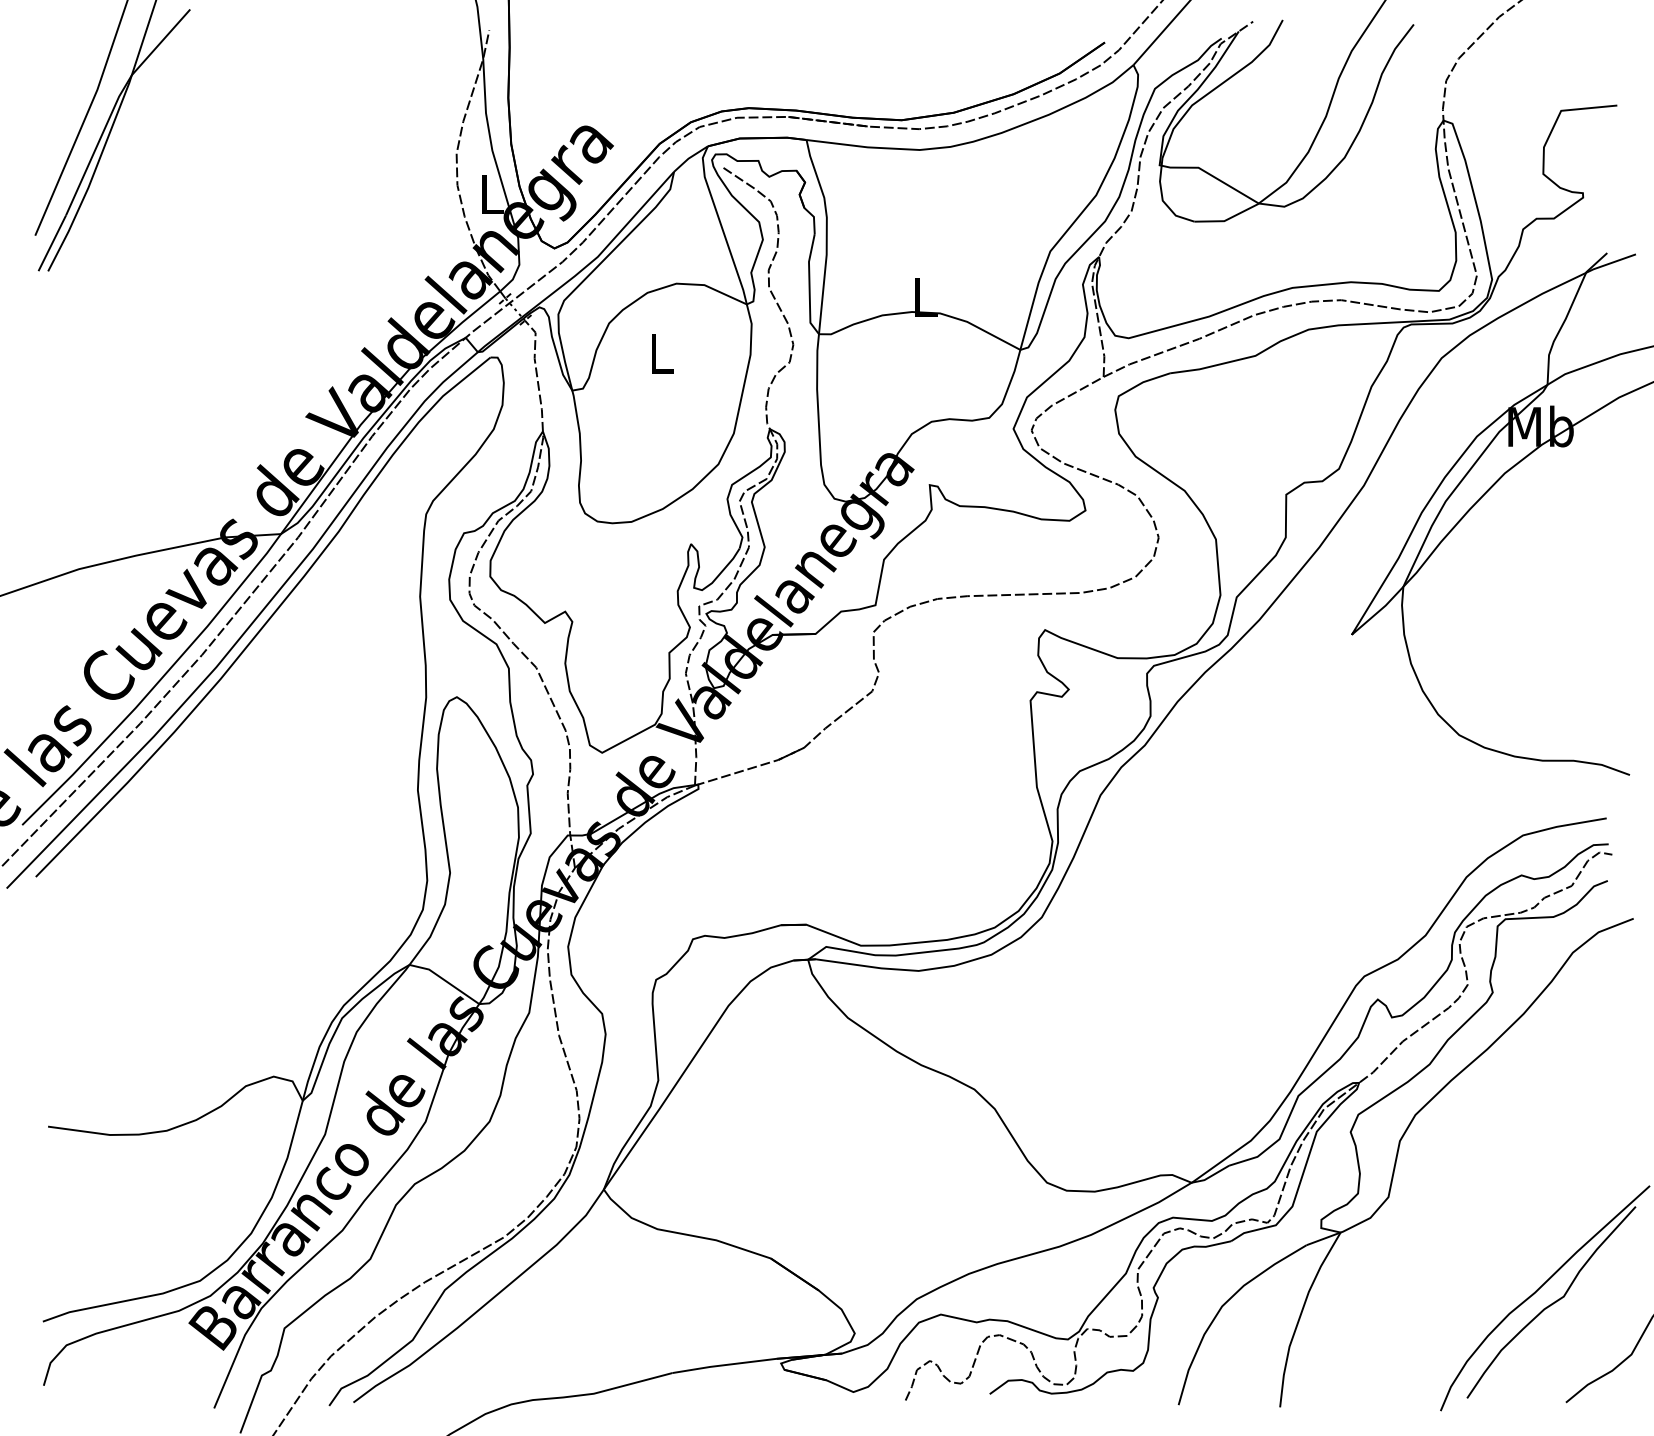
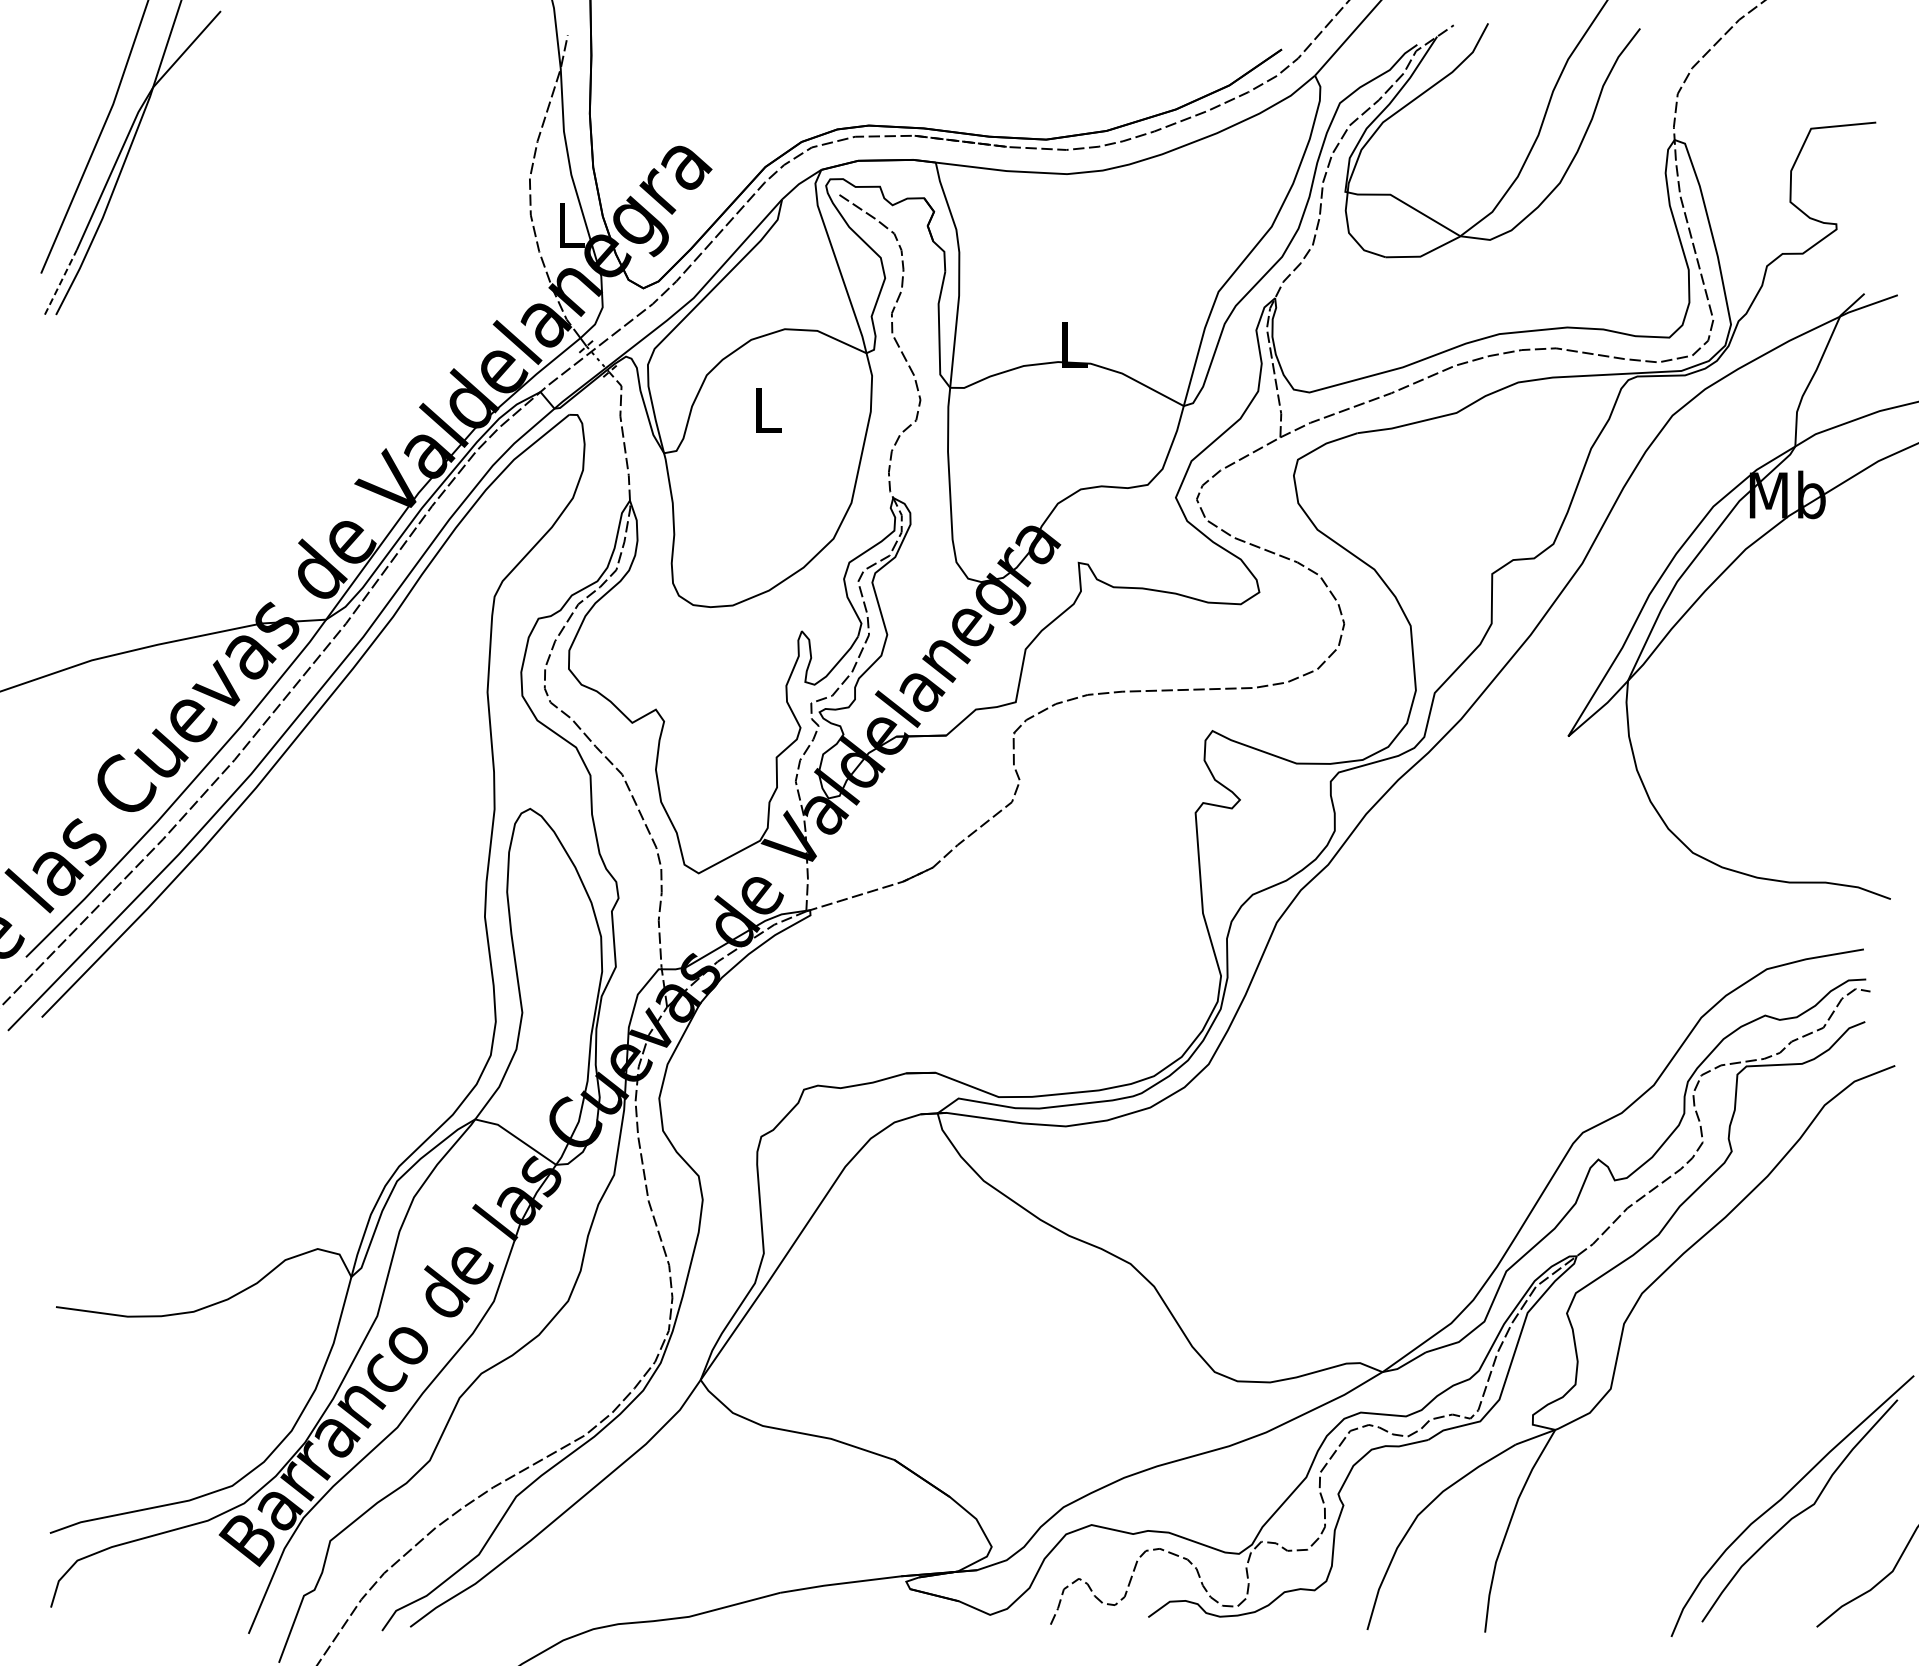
line: (52, 242) -> (61, 281), solid -> dashed

